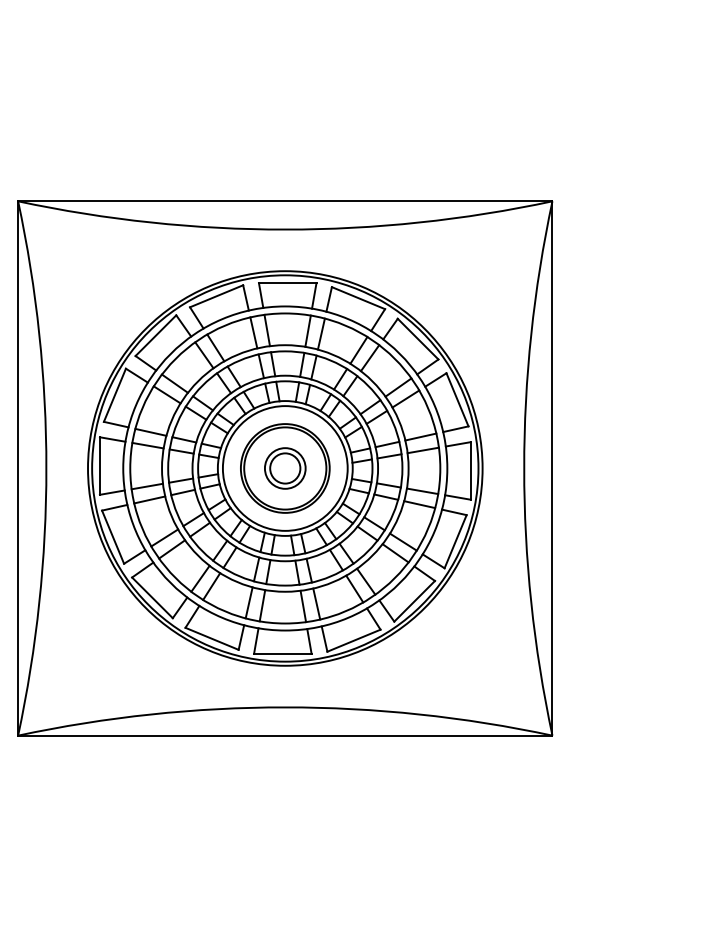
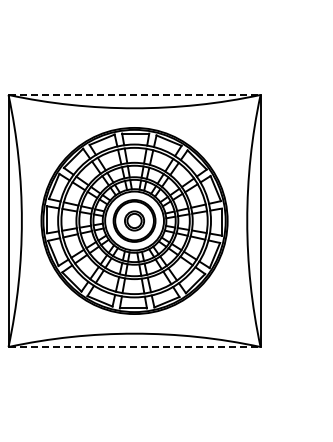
line: (287, 200) -> (135, 94), solid -> dashed
line: (287, 736) -> (135, 347), solid -> dashed

